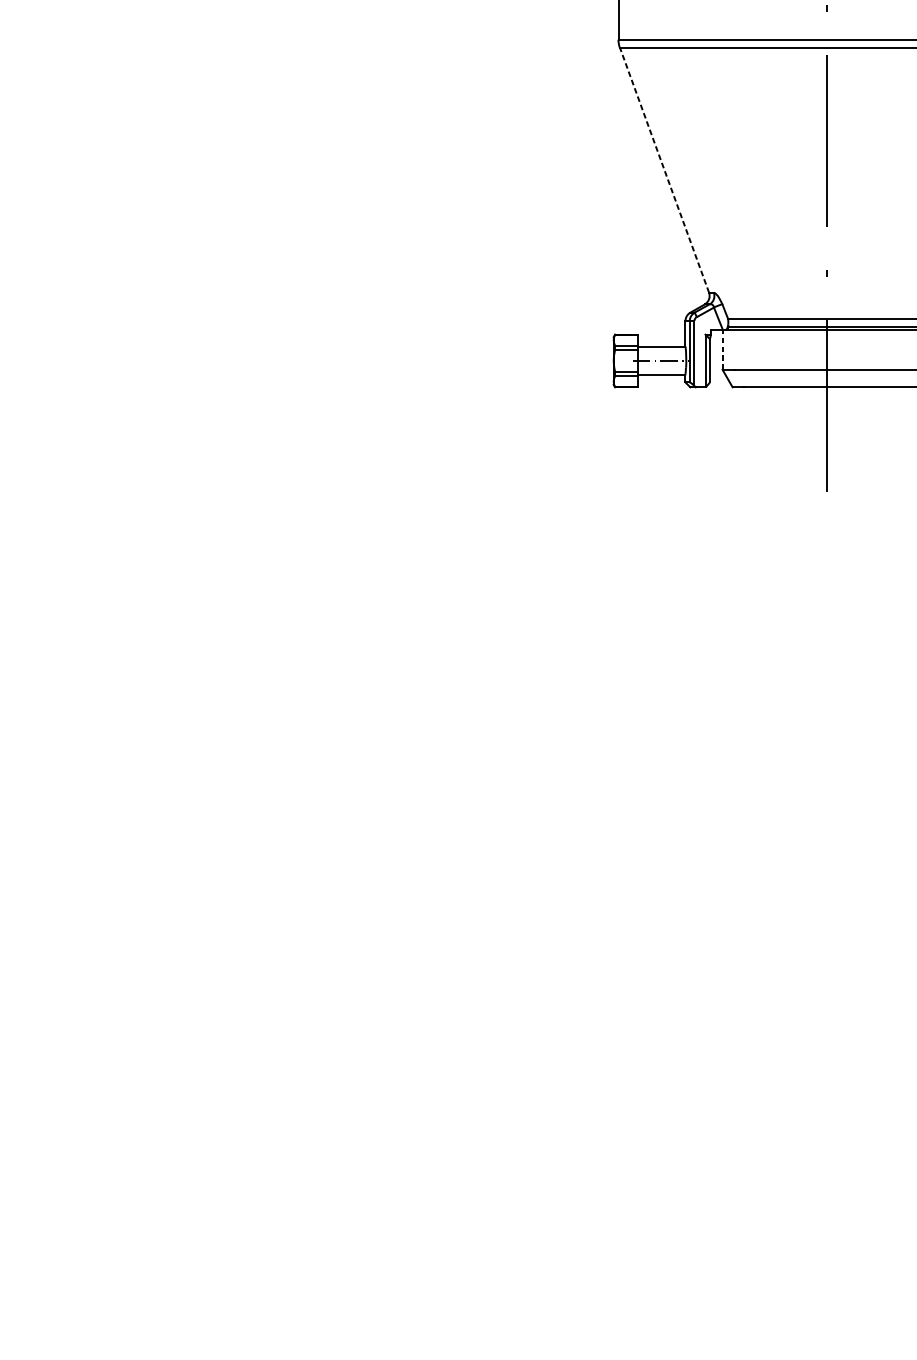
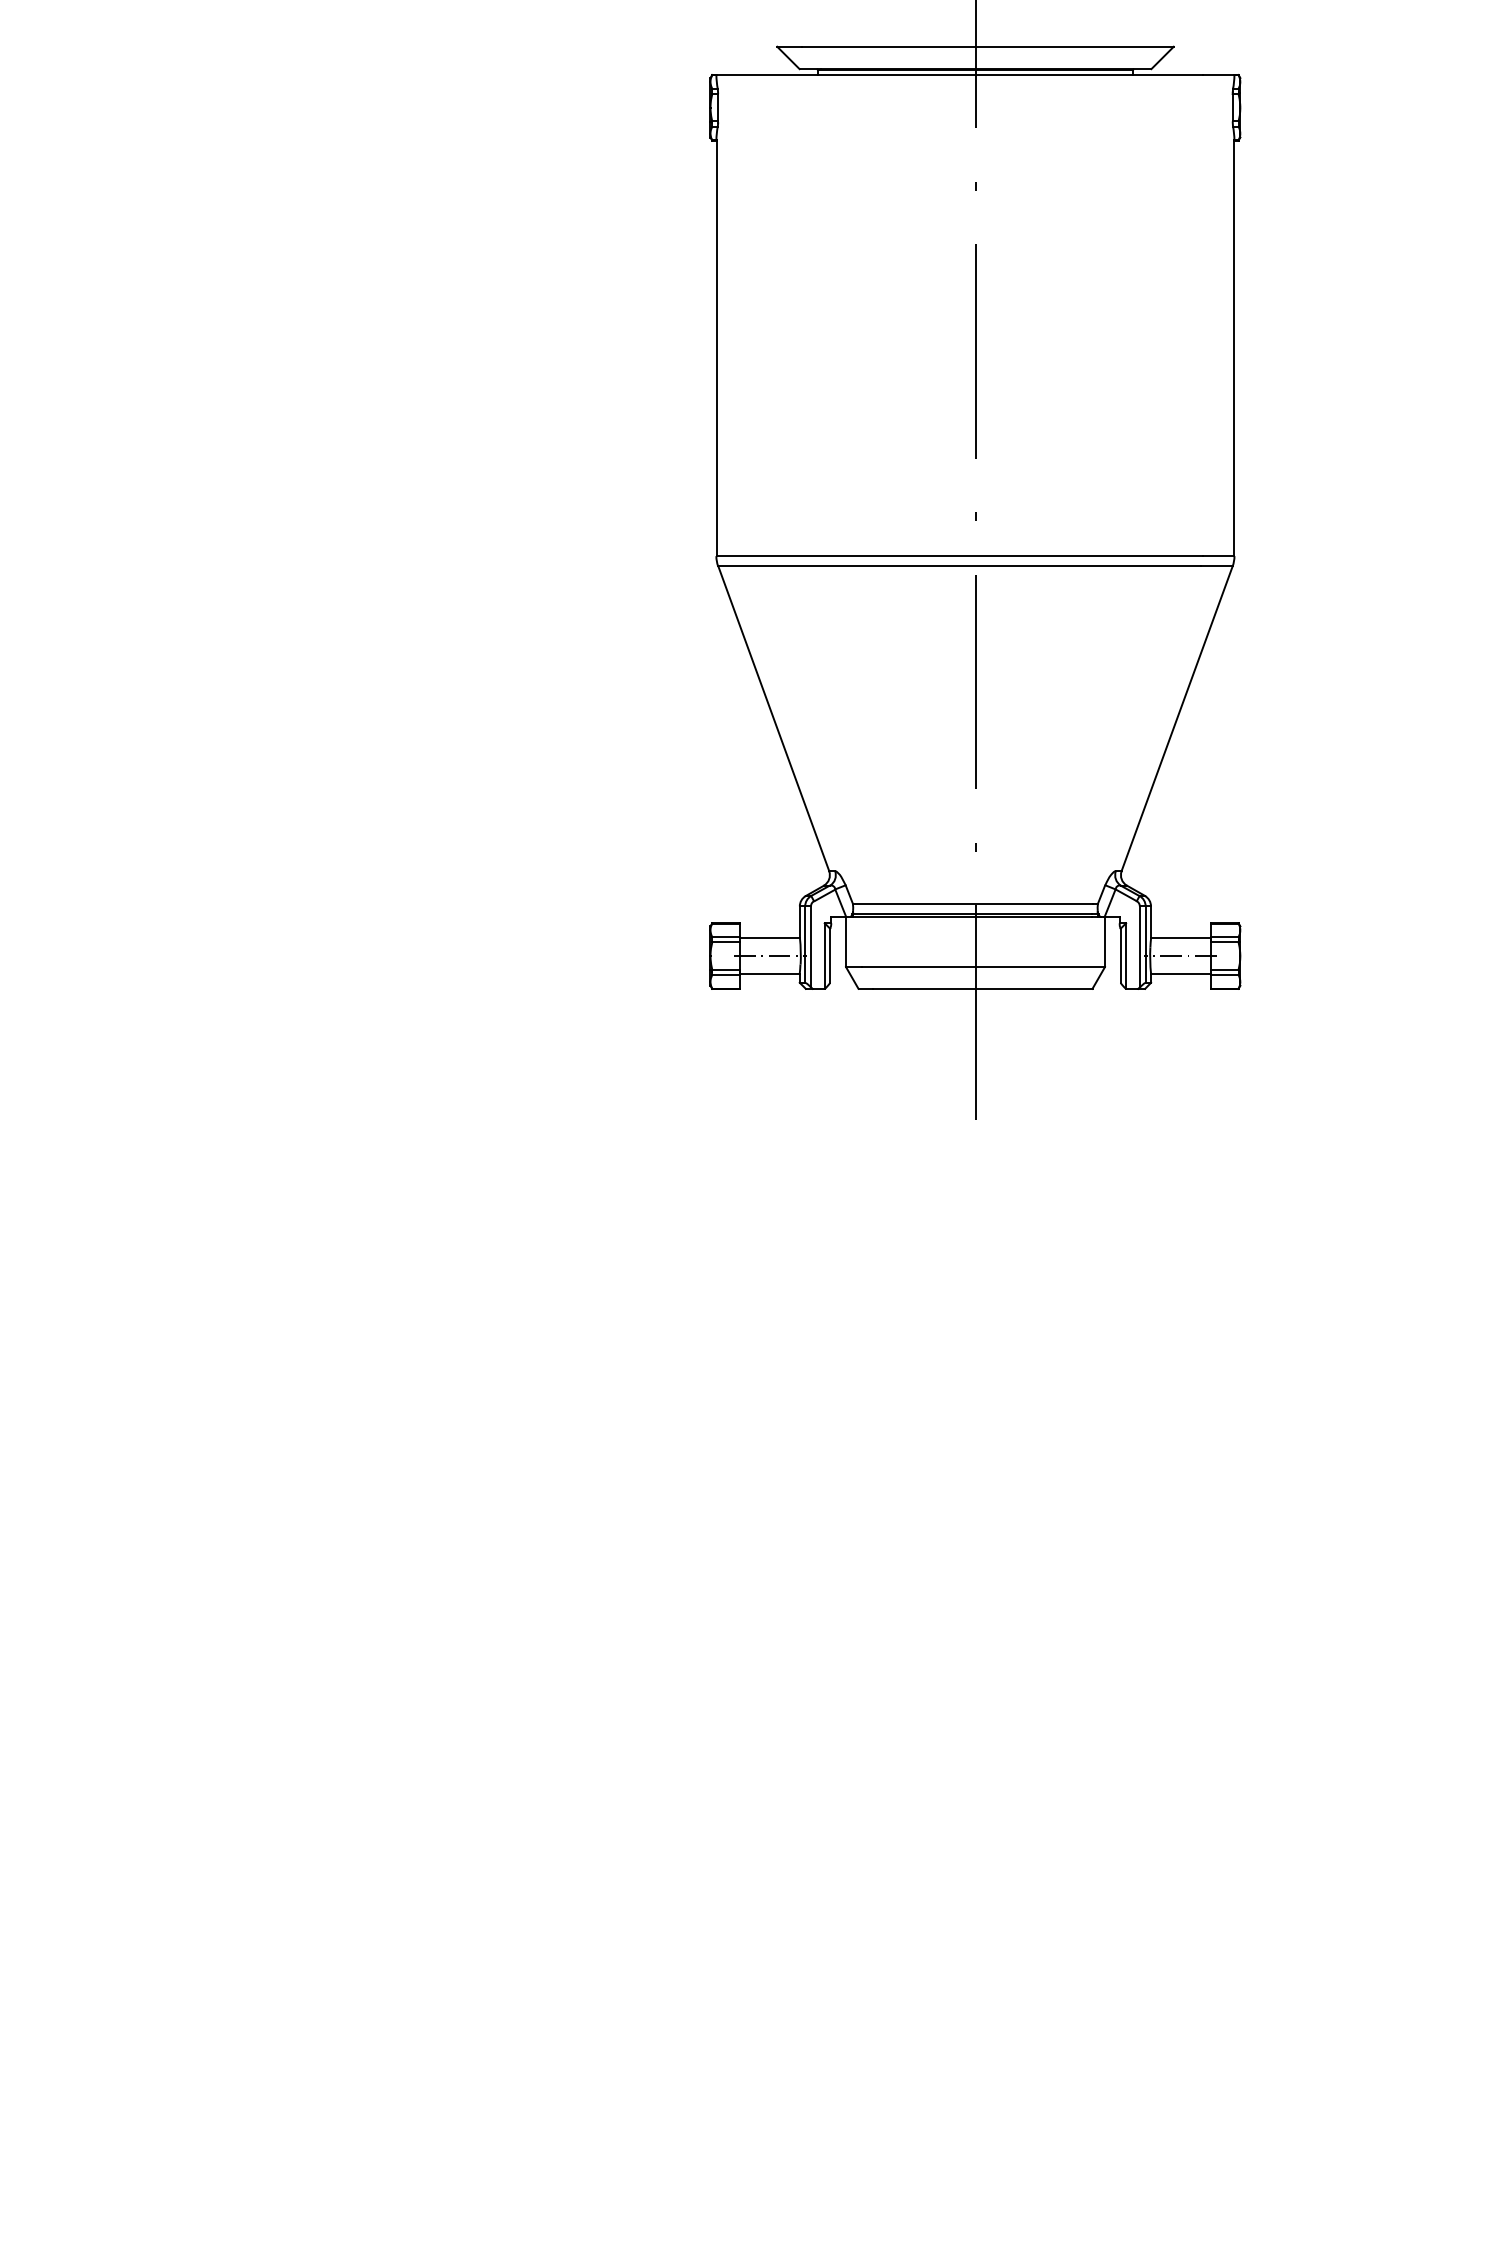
line: (664, 170) -> (773, 718), dashed -> solid
line: (722, 350) -> (846, 942), dashed -> solid

